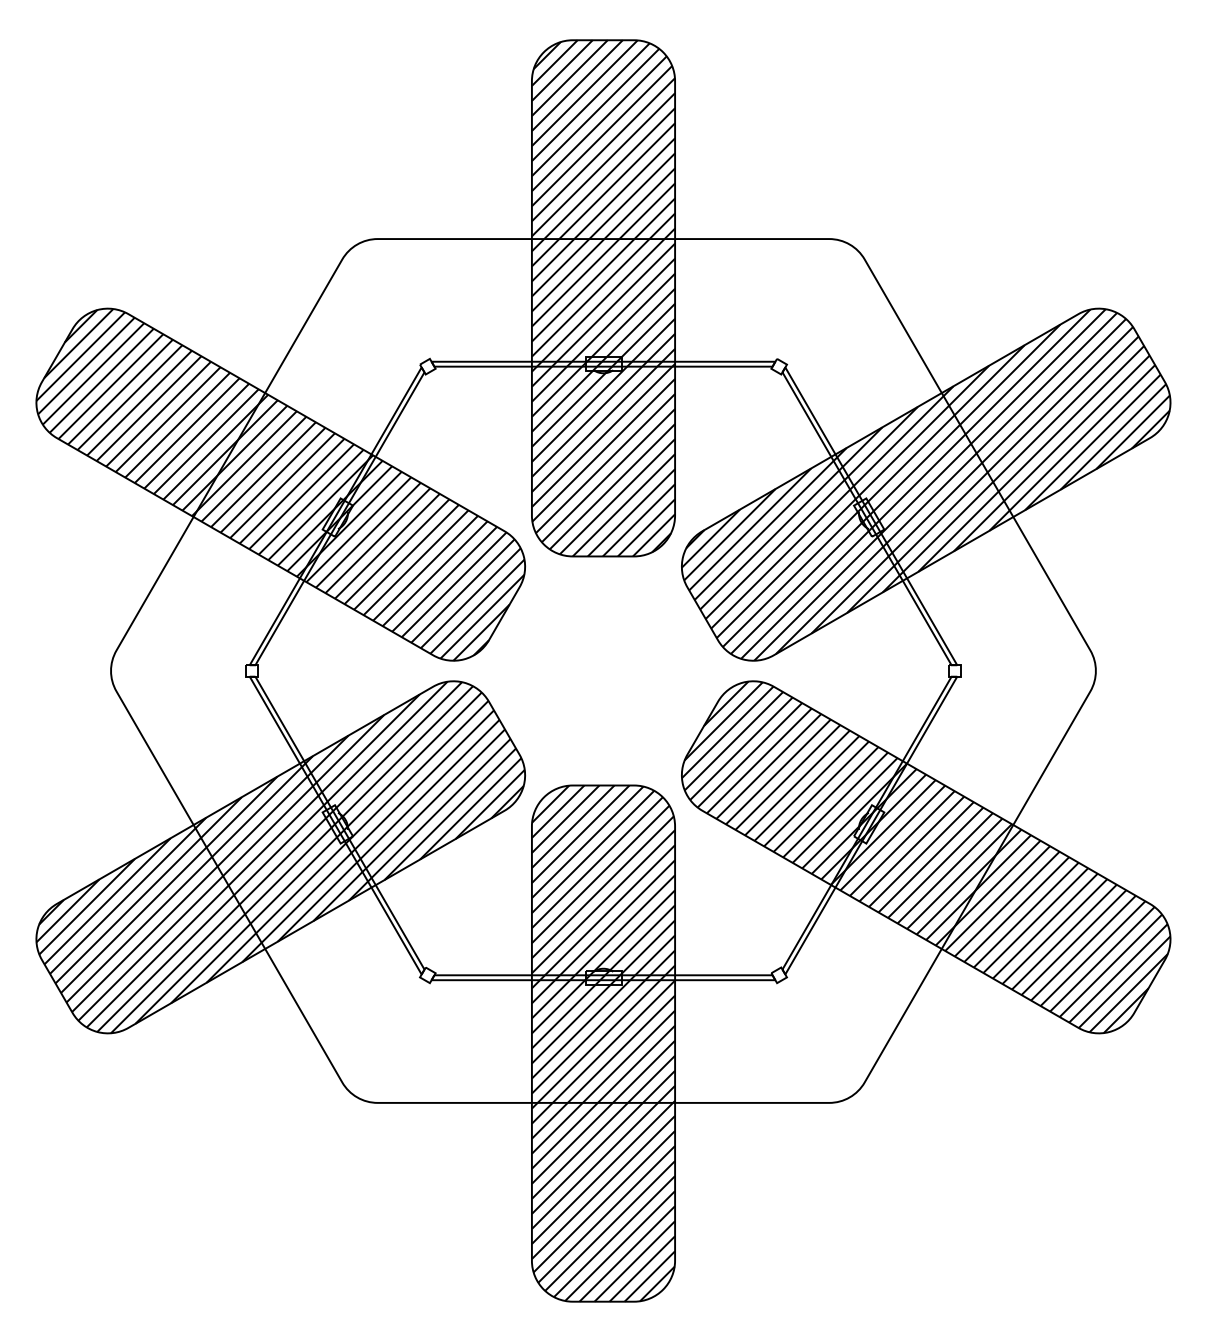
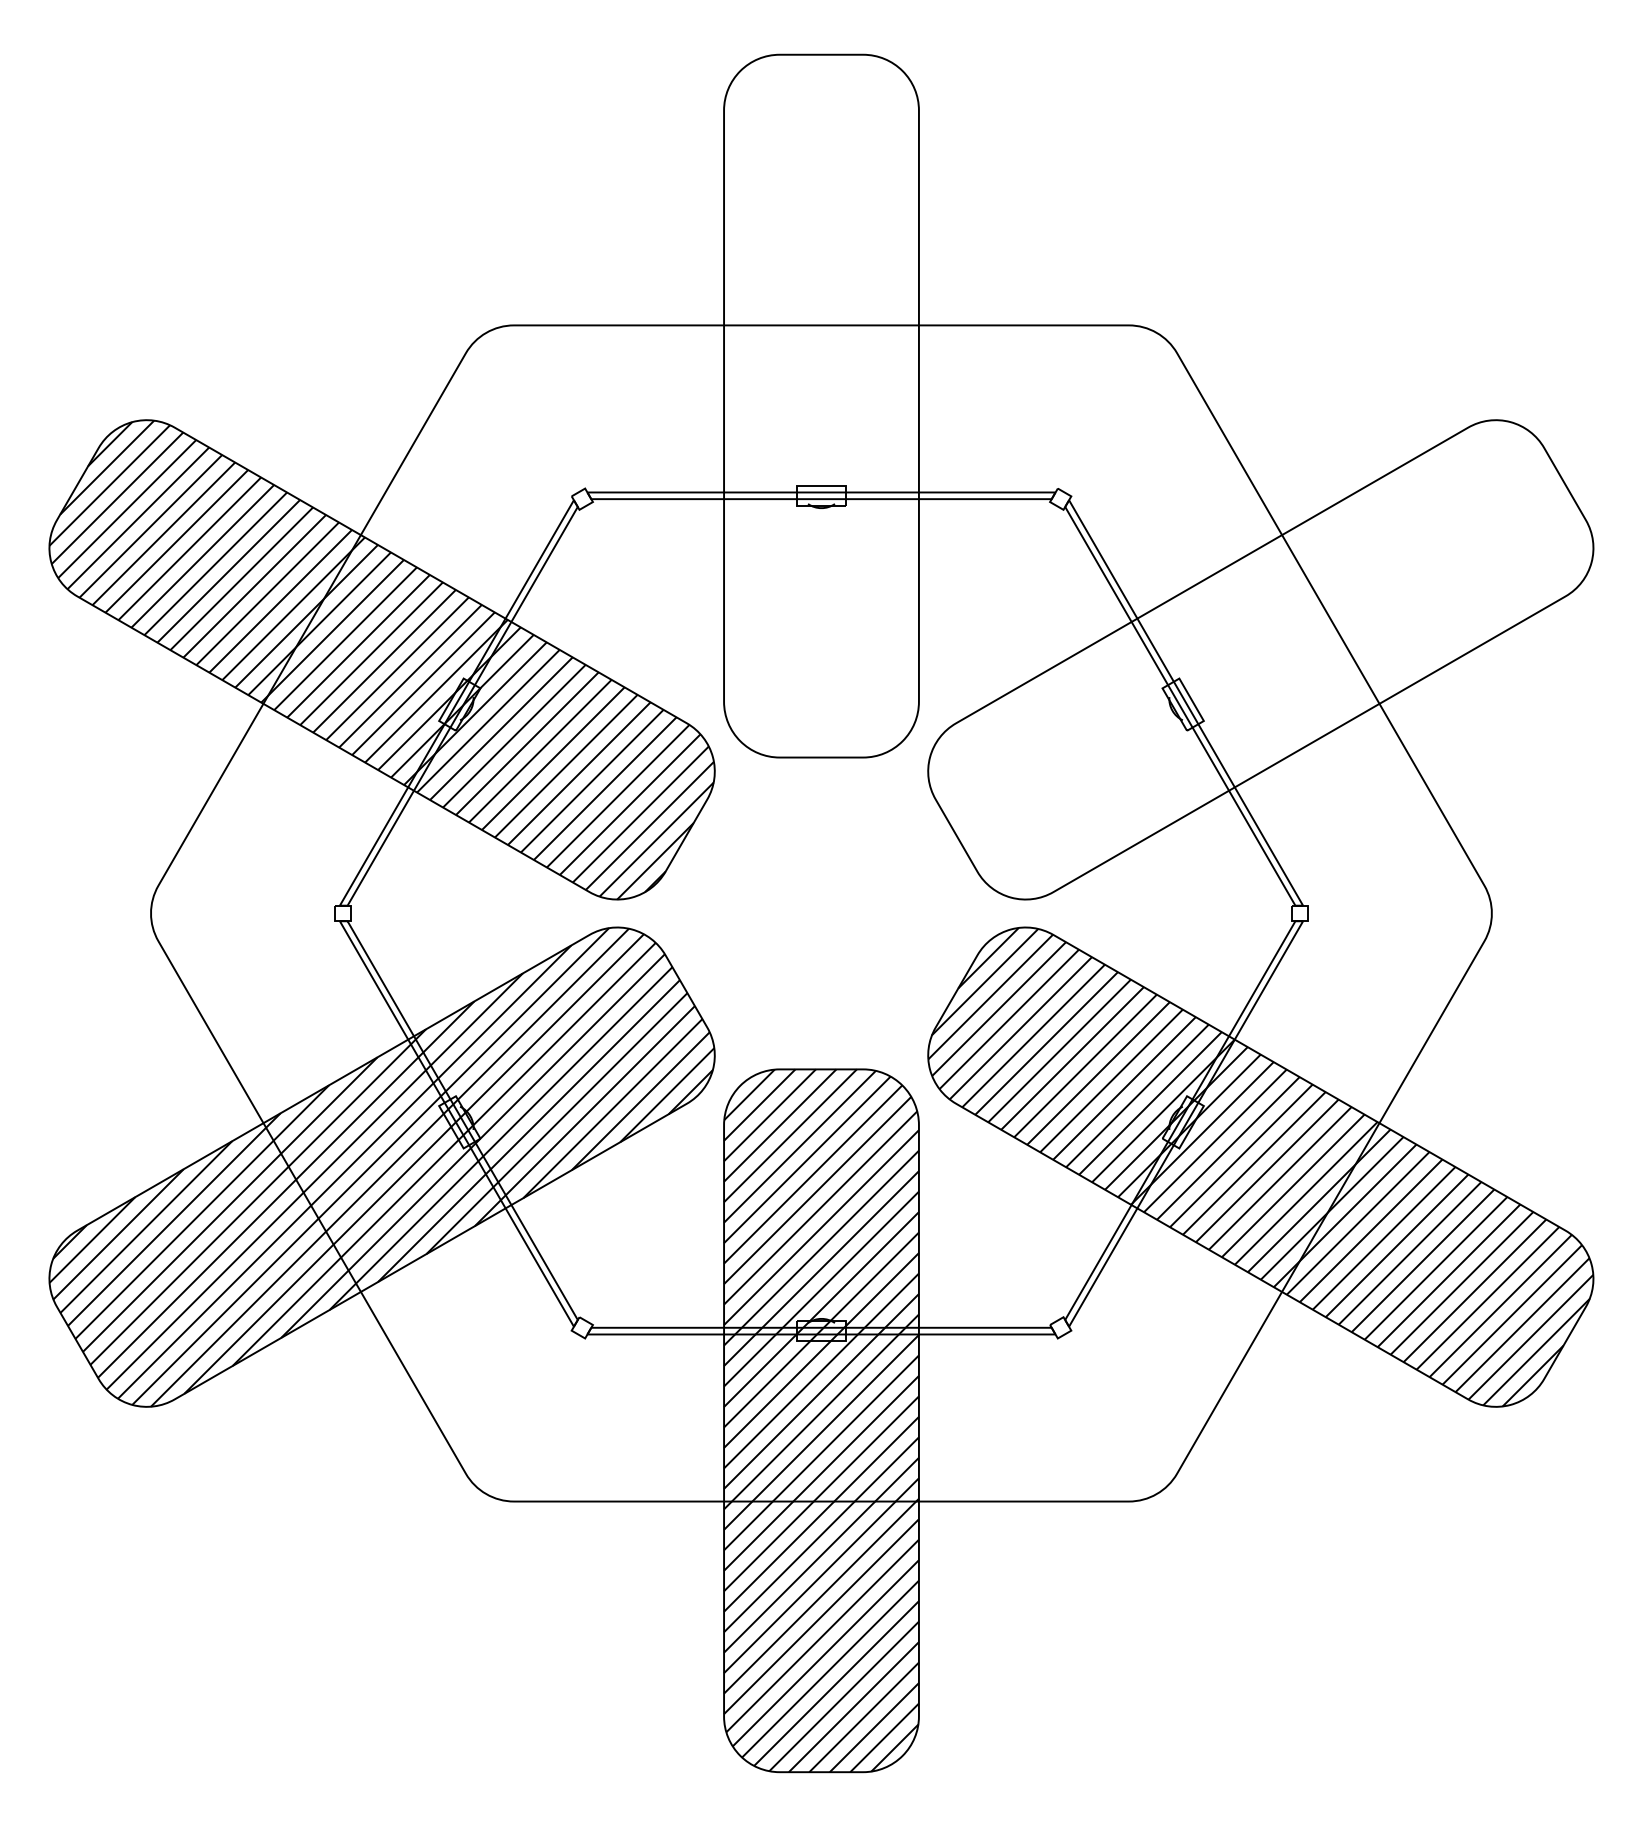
hatch: (603, 297) -> (821, 405), removed
hatch: (925, 484) -> (1260, 659), removed

